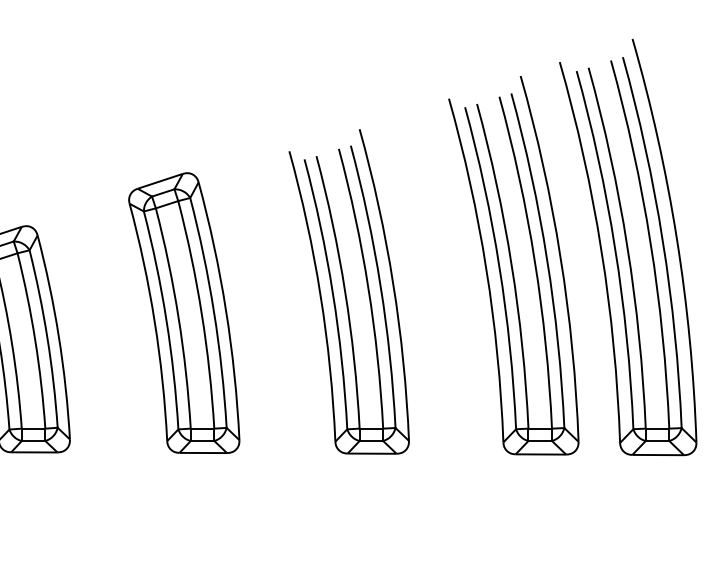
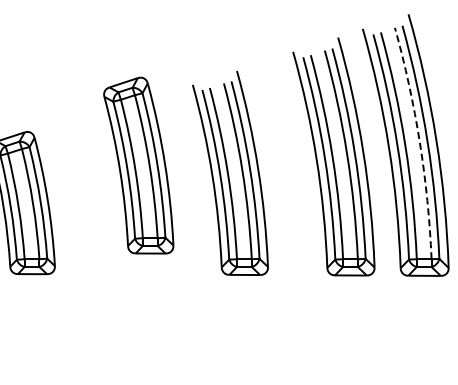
arc: (650, 242) -> (419, 142), solid -> dashed
part: (183, 312) -> (138, 165), moved

